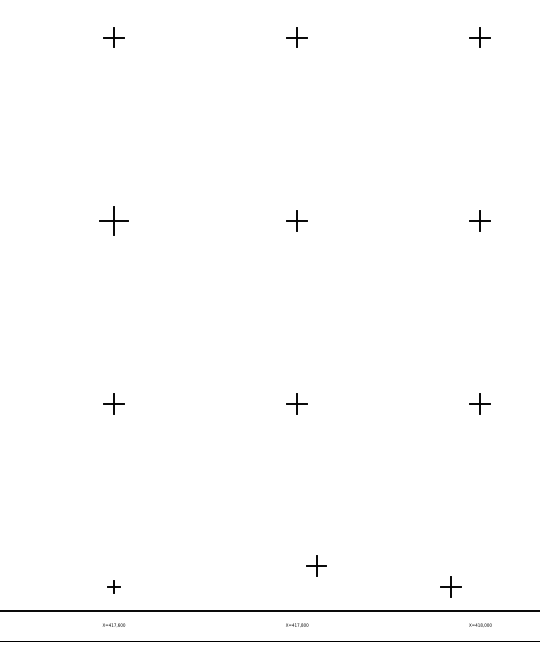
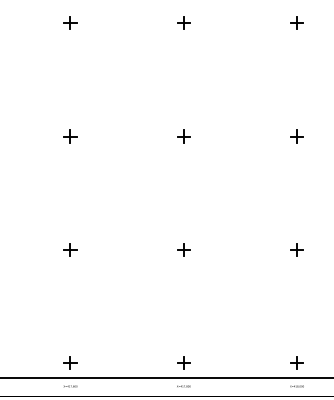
part: (113, 220) -> (70, 136), size x0.71
part: (316, 565) -> (183, 362), moved
part: (113, 586) -> (70, 362), size x1.67
part: (450, 586) -> (296, 362), moved

